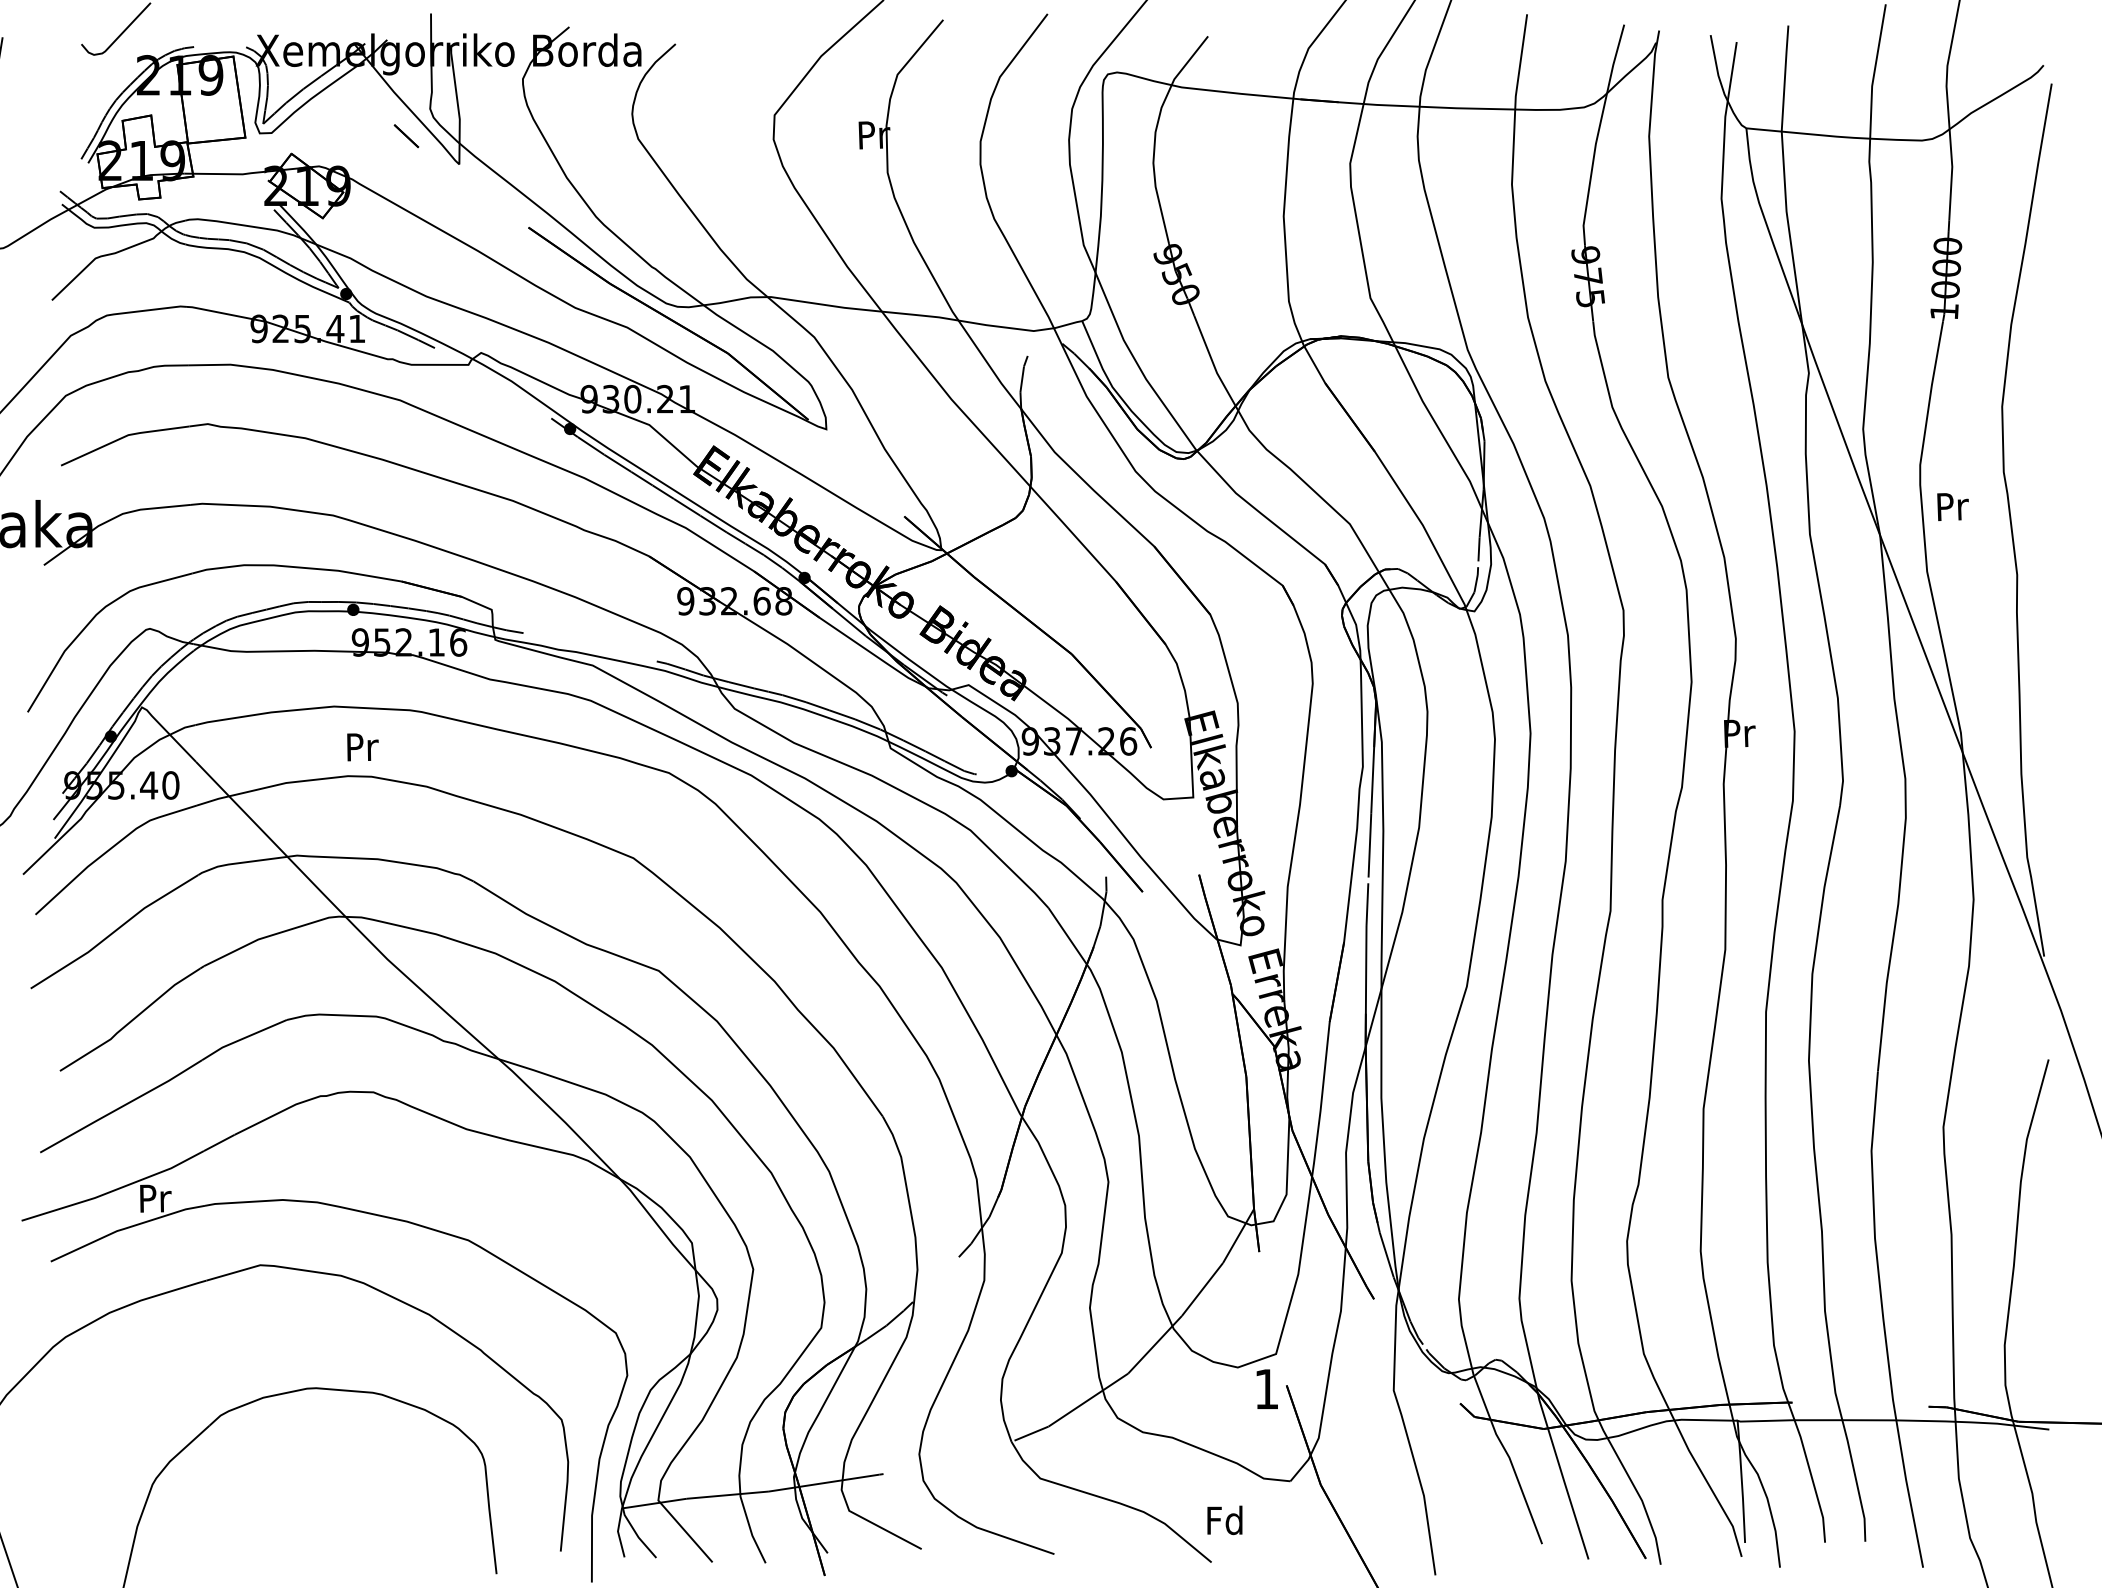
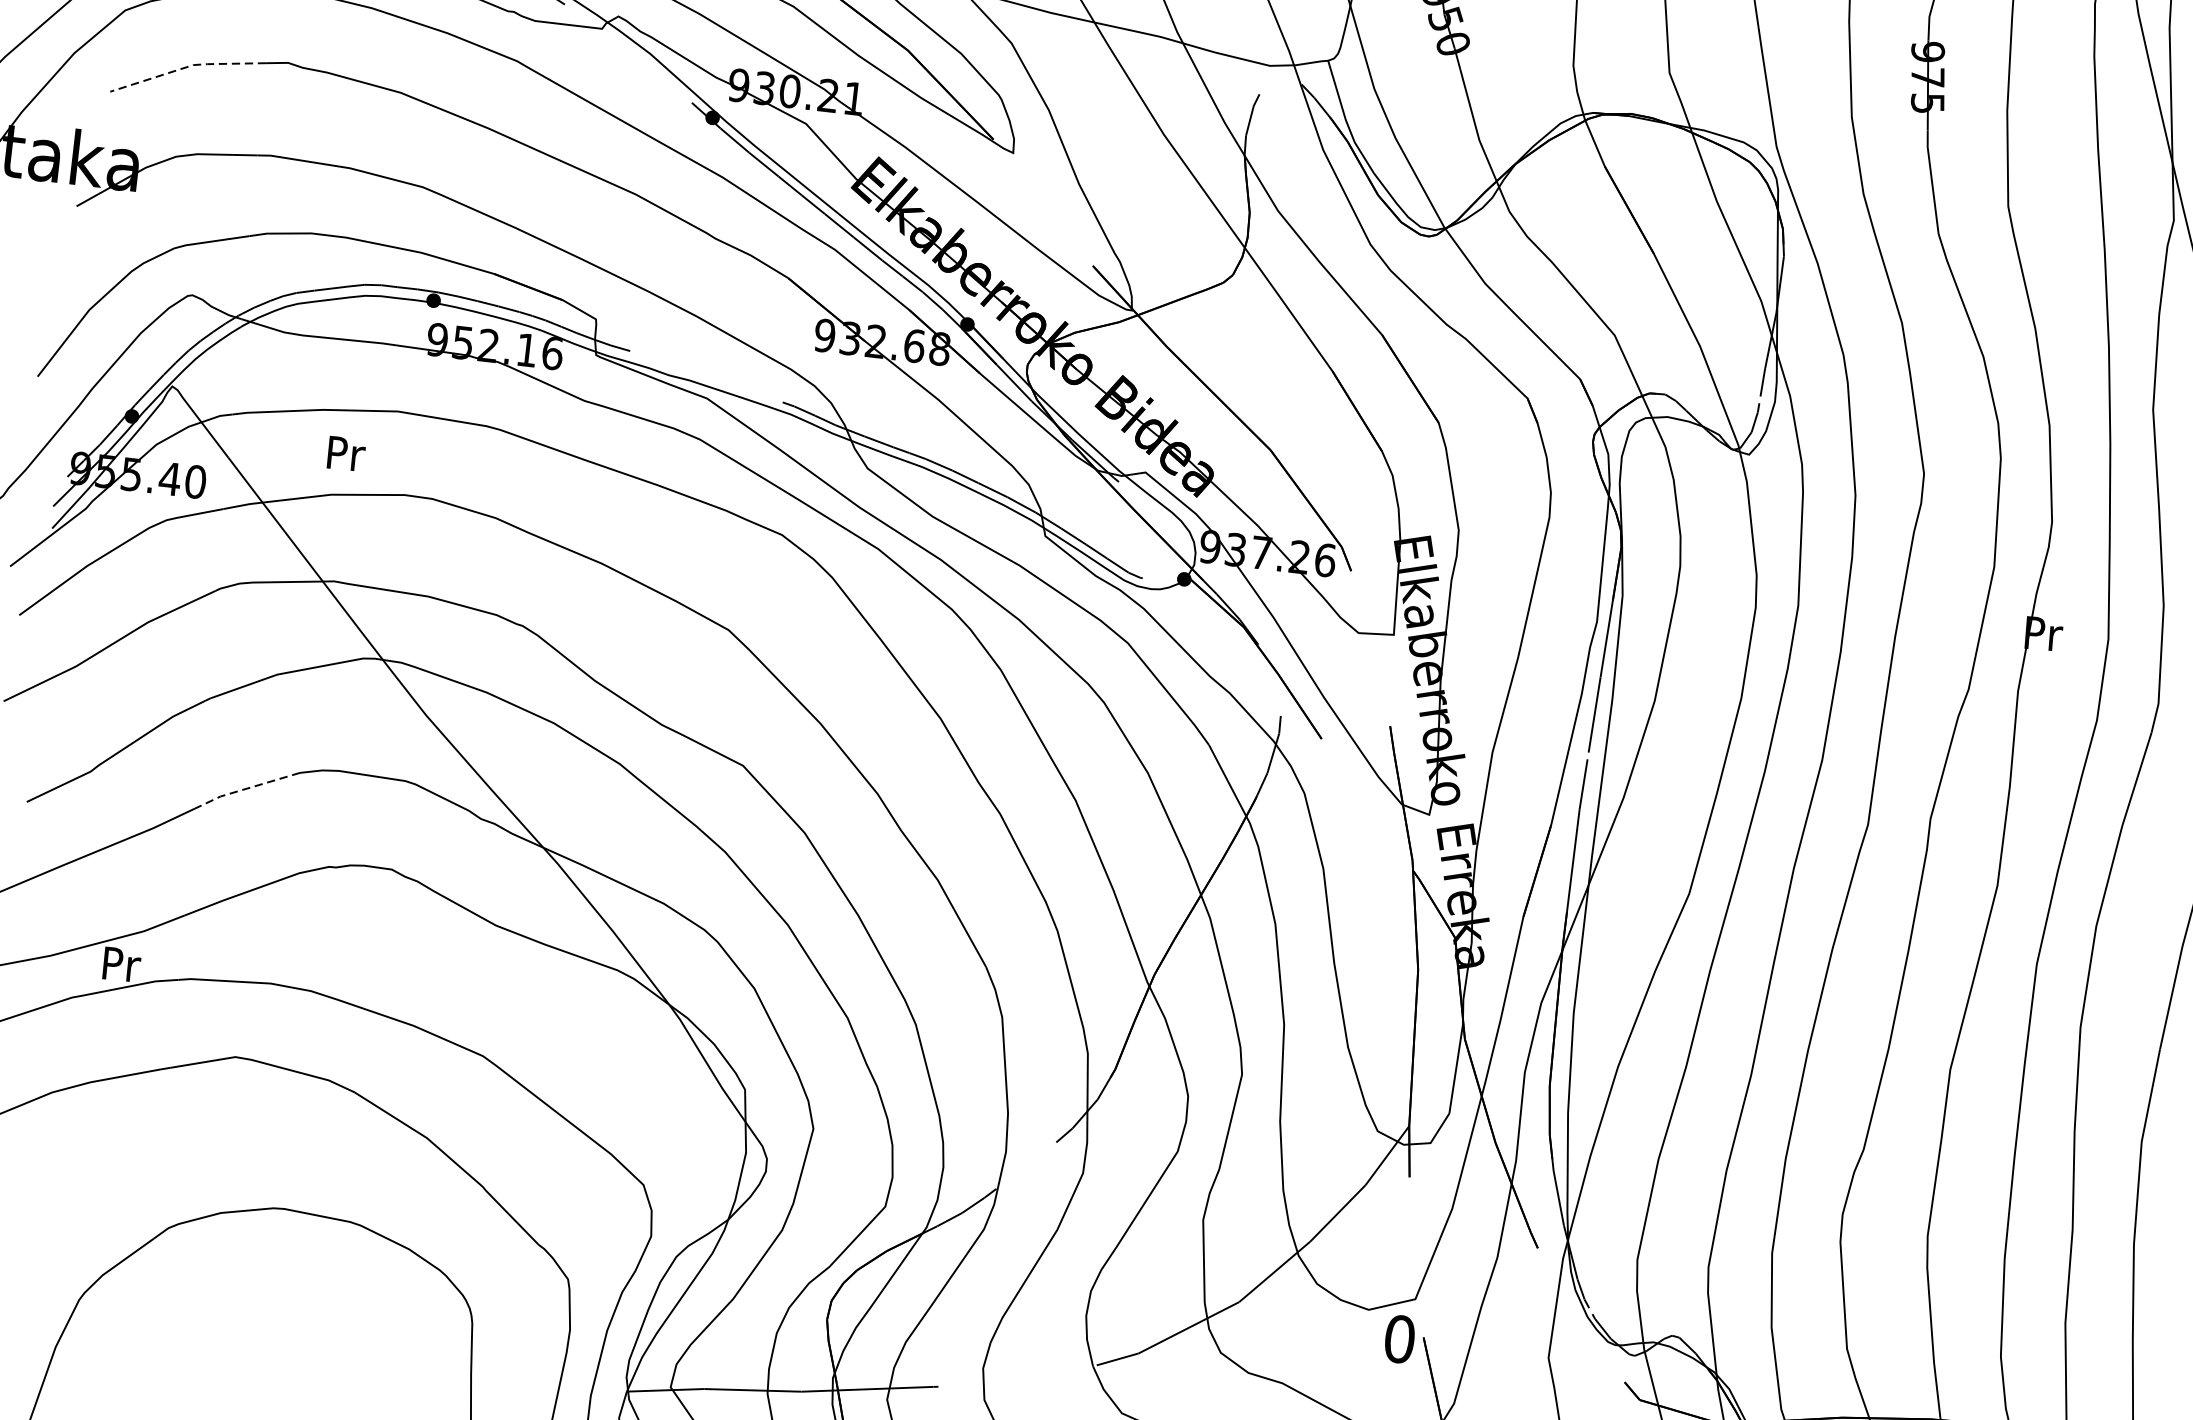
line: (123, 437) -> (187, 67), solid -> dashed
text: (362, 747) -> (345, 454), moved
line: (242, 1038) -> (245, 788), solid -> dashed
text: (1266, 1388) -> (1399, 1338), 1 -> 0

